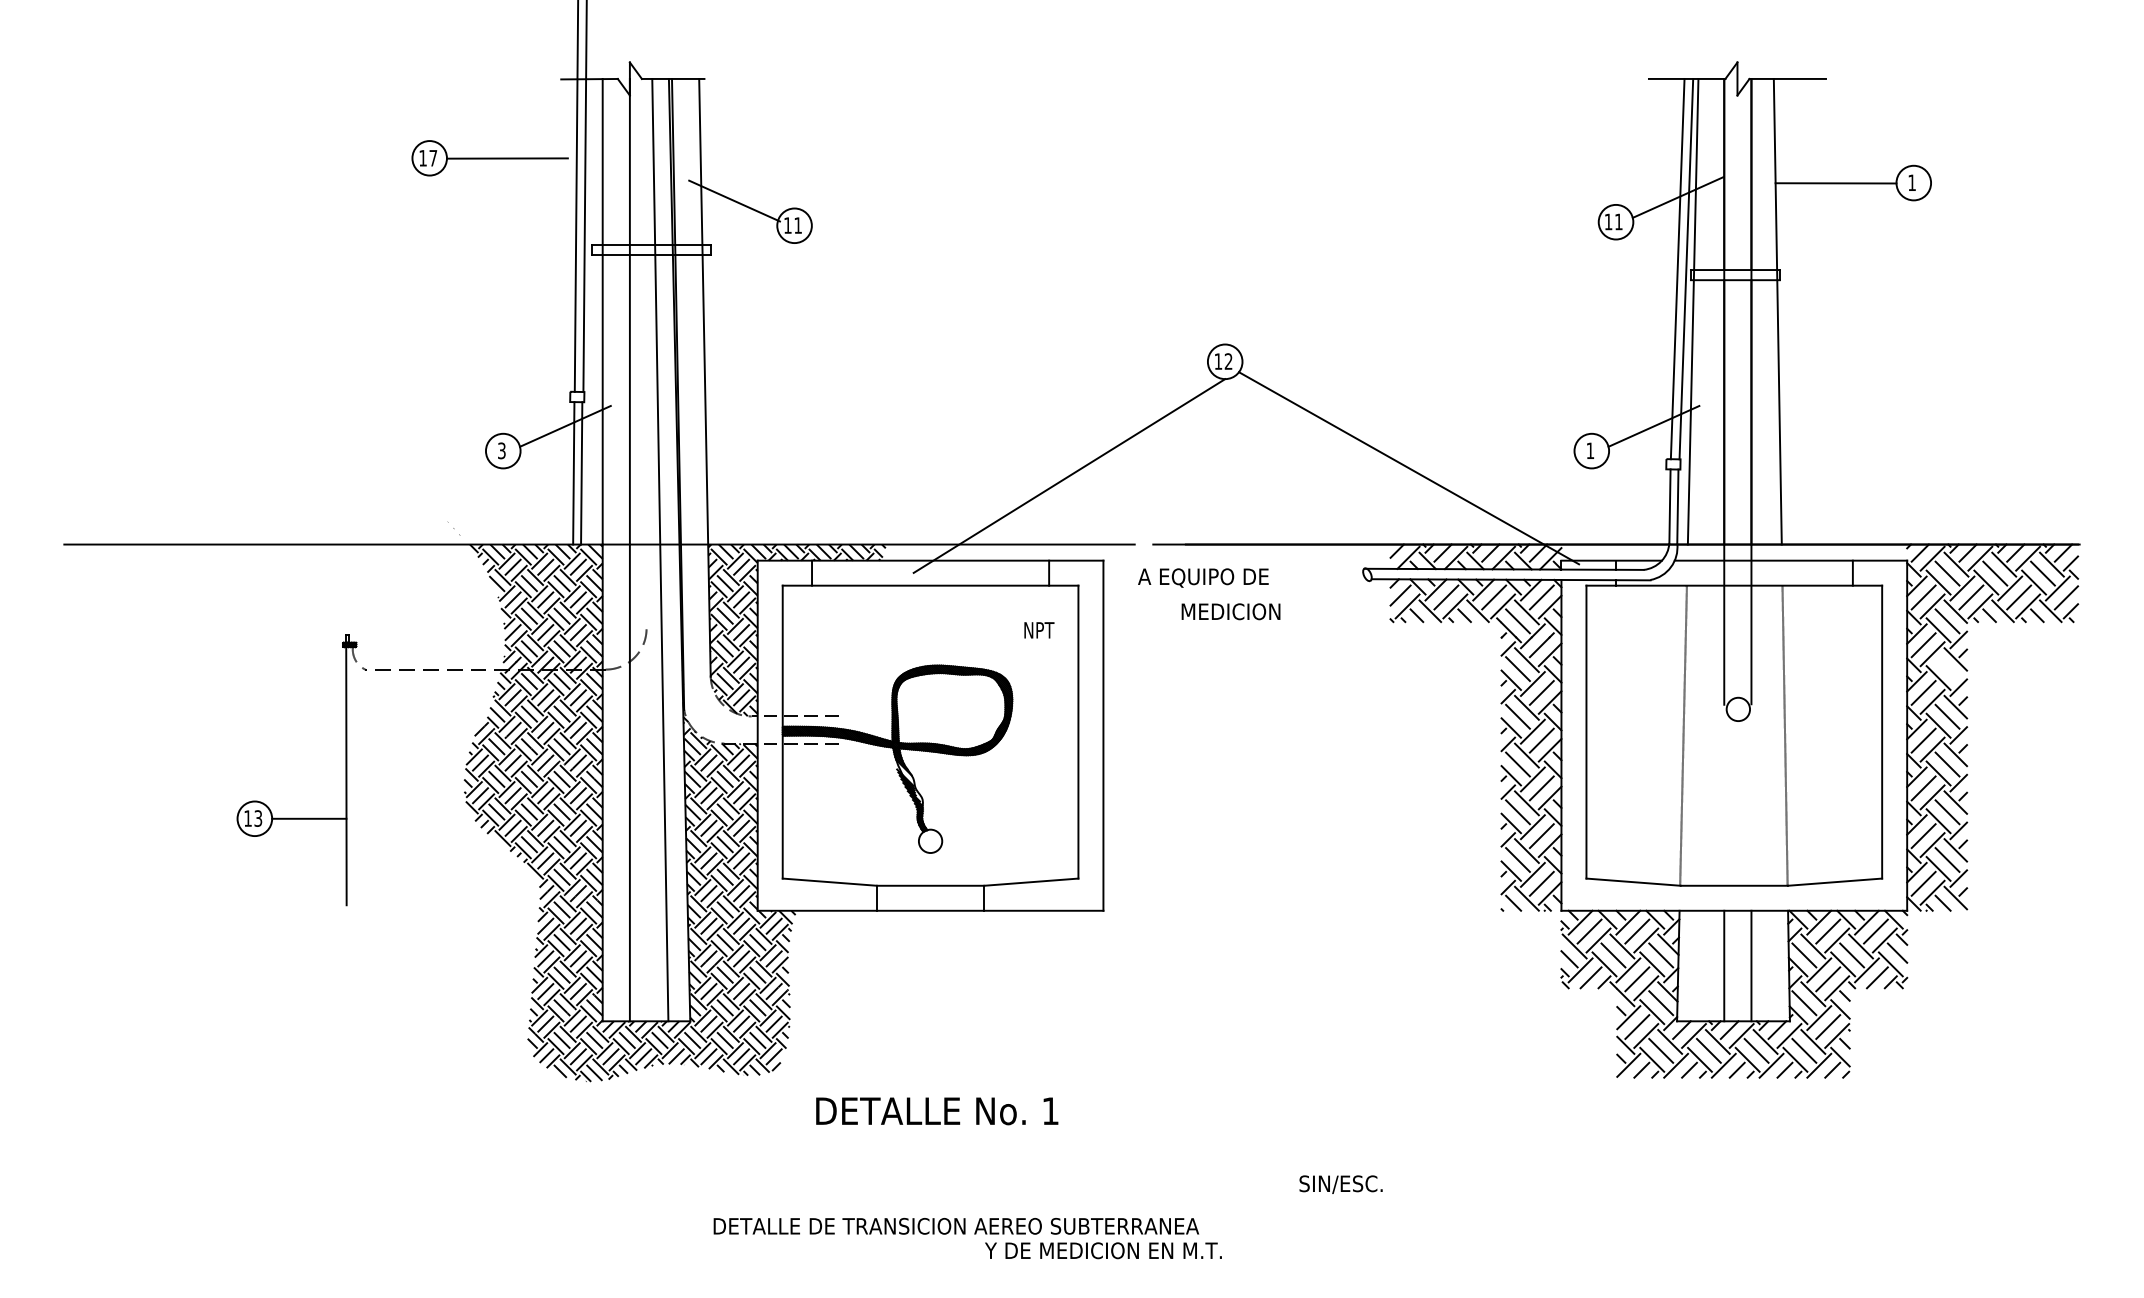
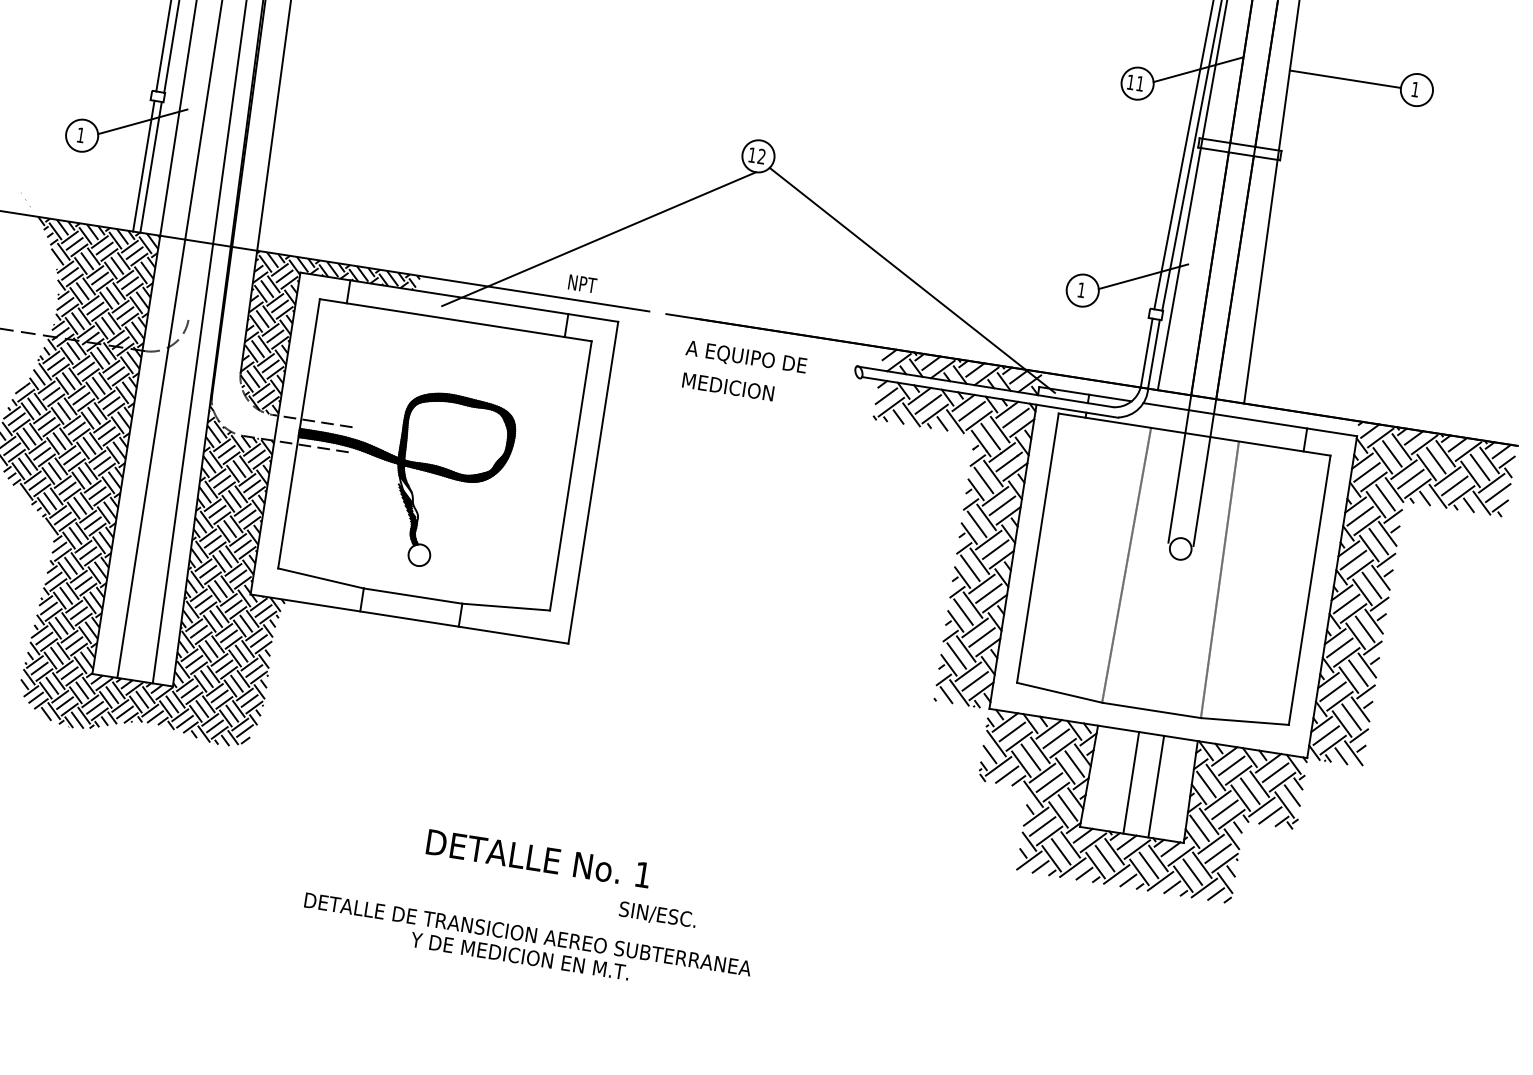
text: (501, 450) -> (80, 134), 3 -> 1
text: (1203, 577) -> (746, 357), moved
text: (1039, 630) -> (582, 284), moved
line: (1947, 669) -> (1378, 542), added
text: (937, 1111) -> (538, 859), moved
text: (1340, 1184) -> (657, 915), moved
text: (956, 1226) -> (528, 934), moved

